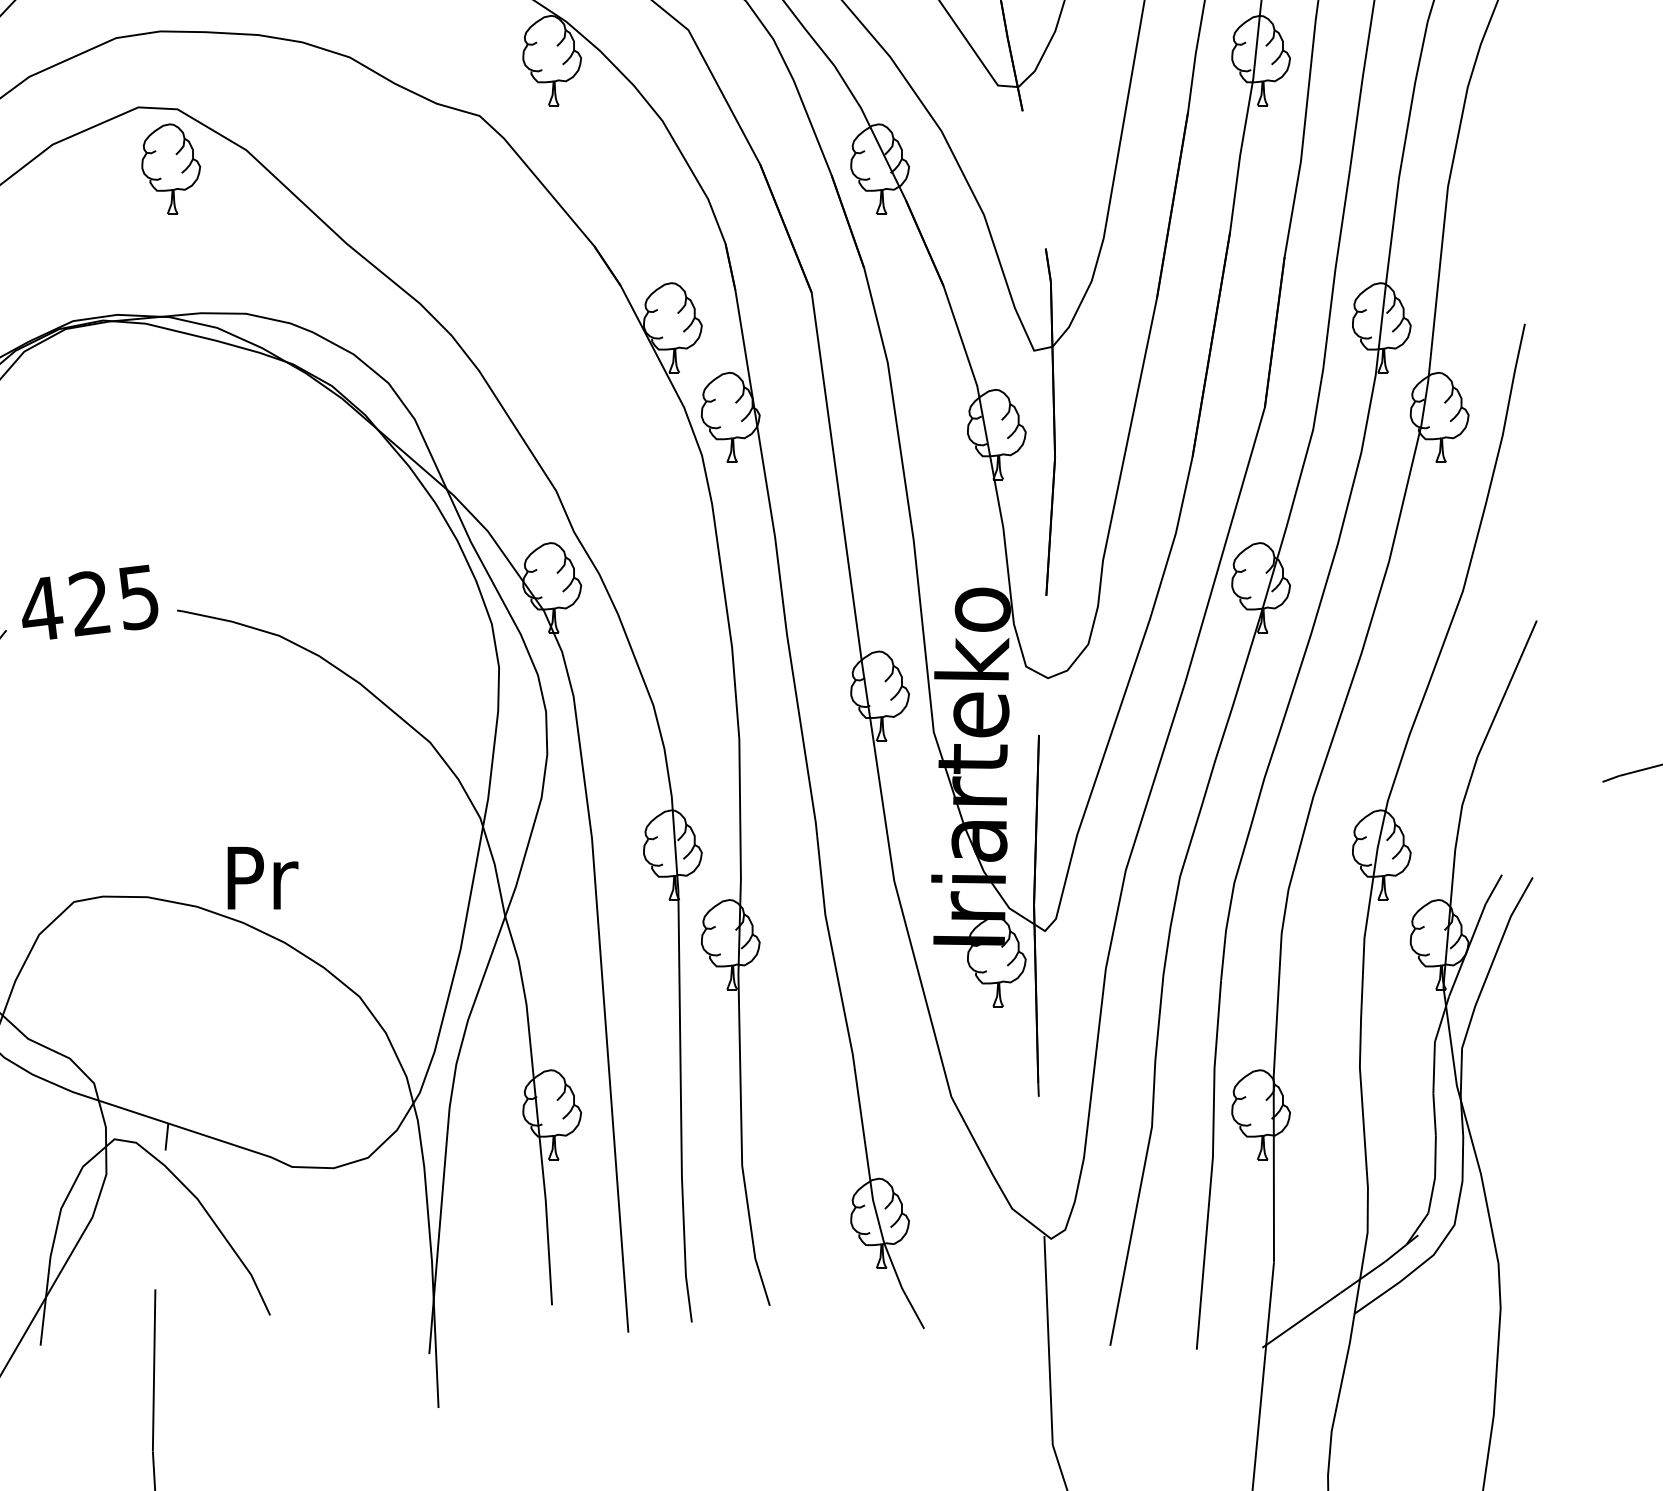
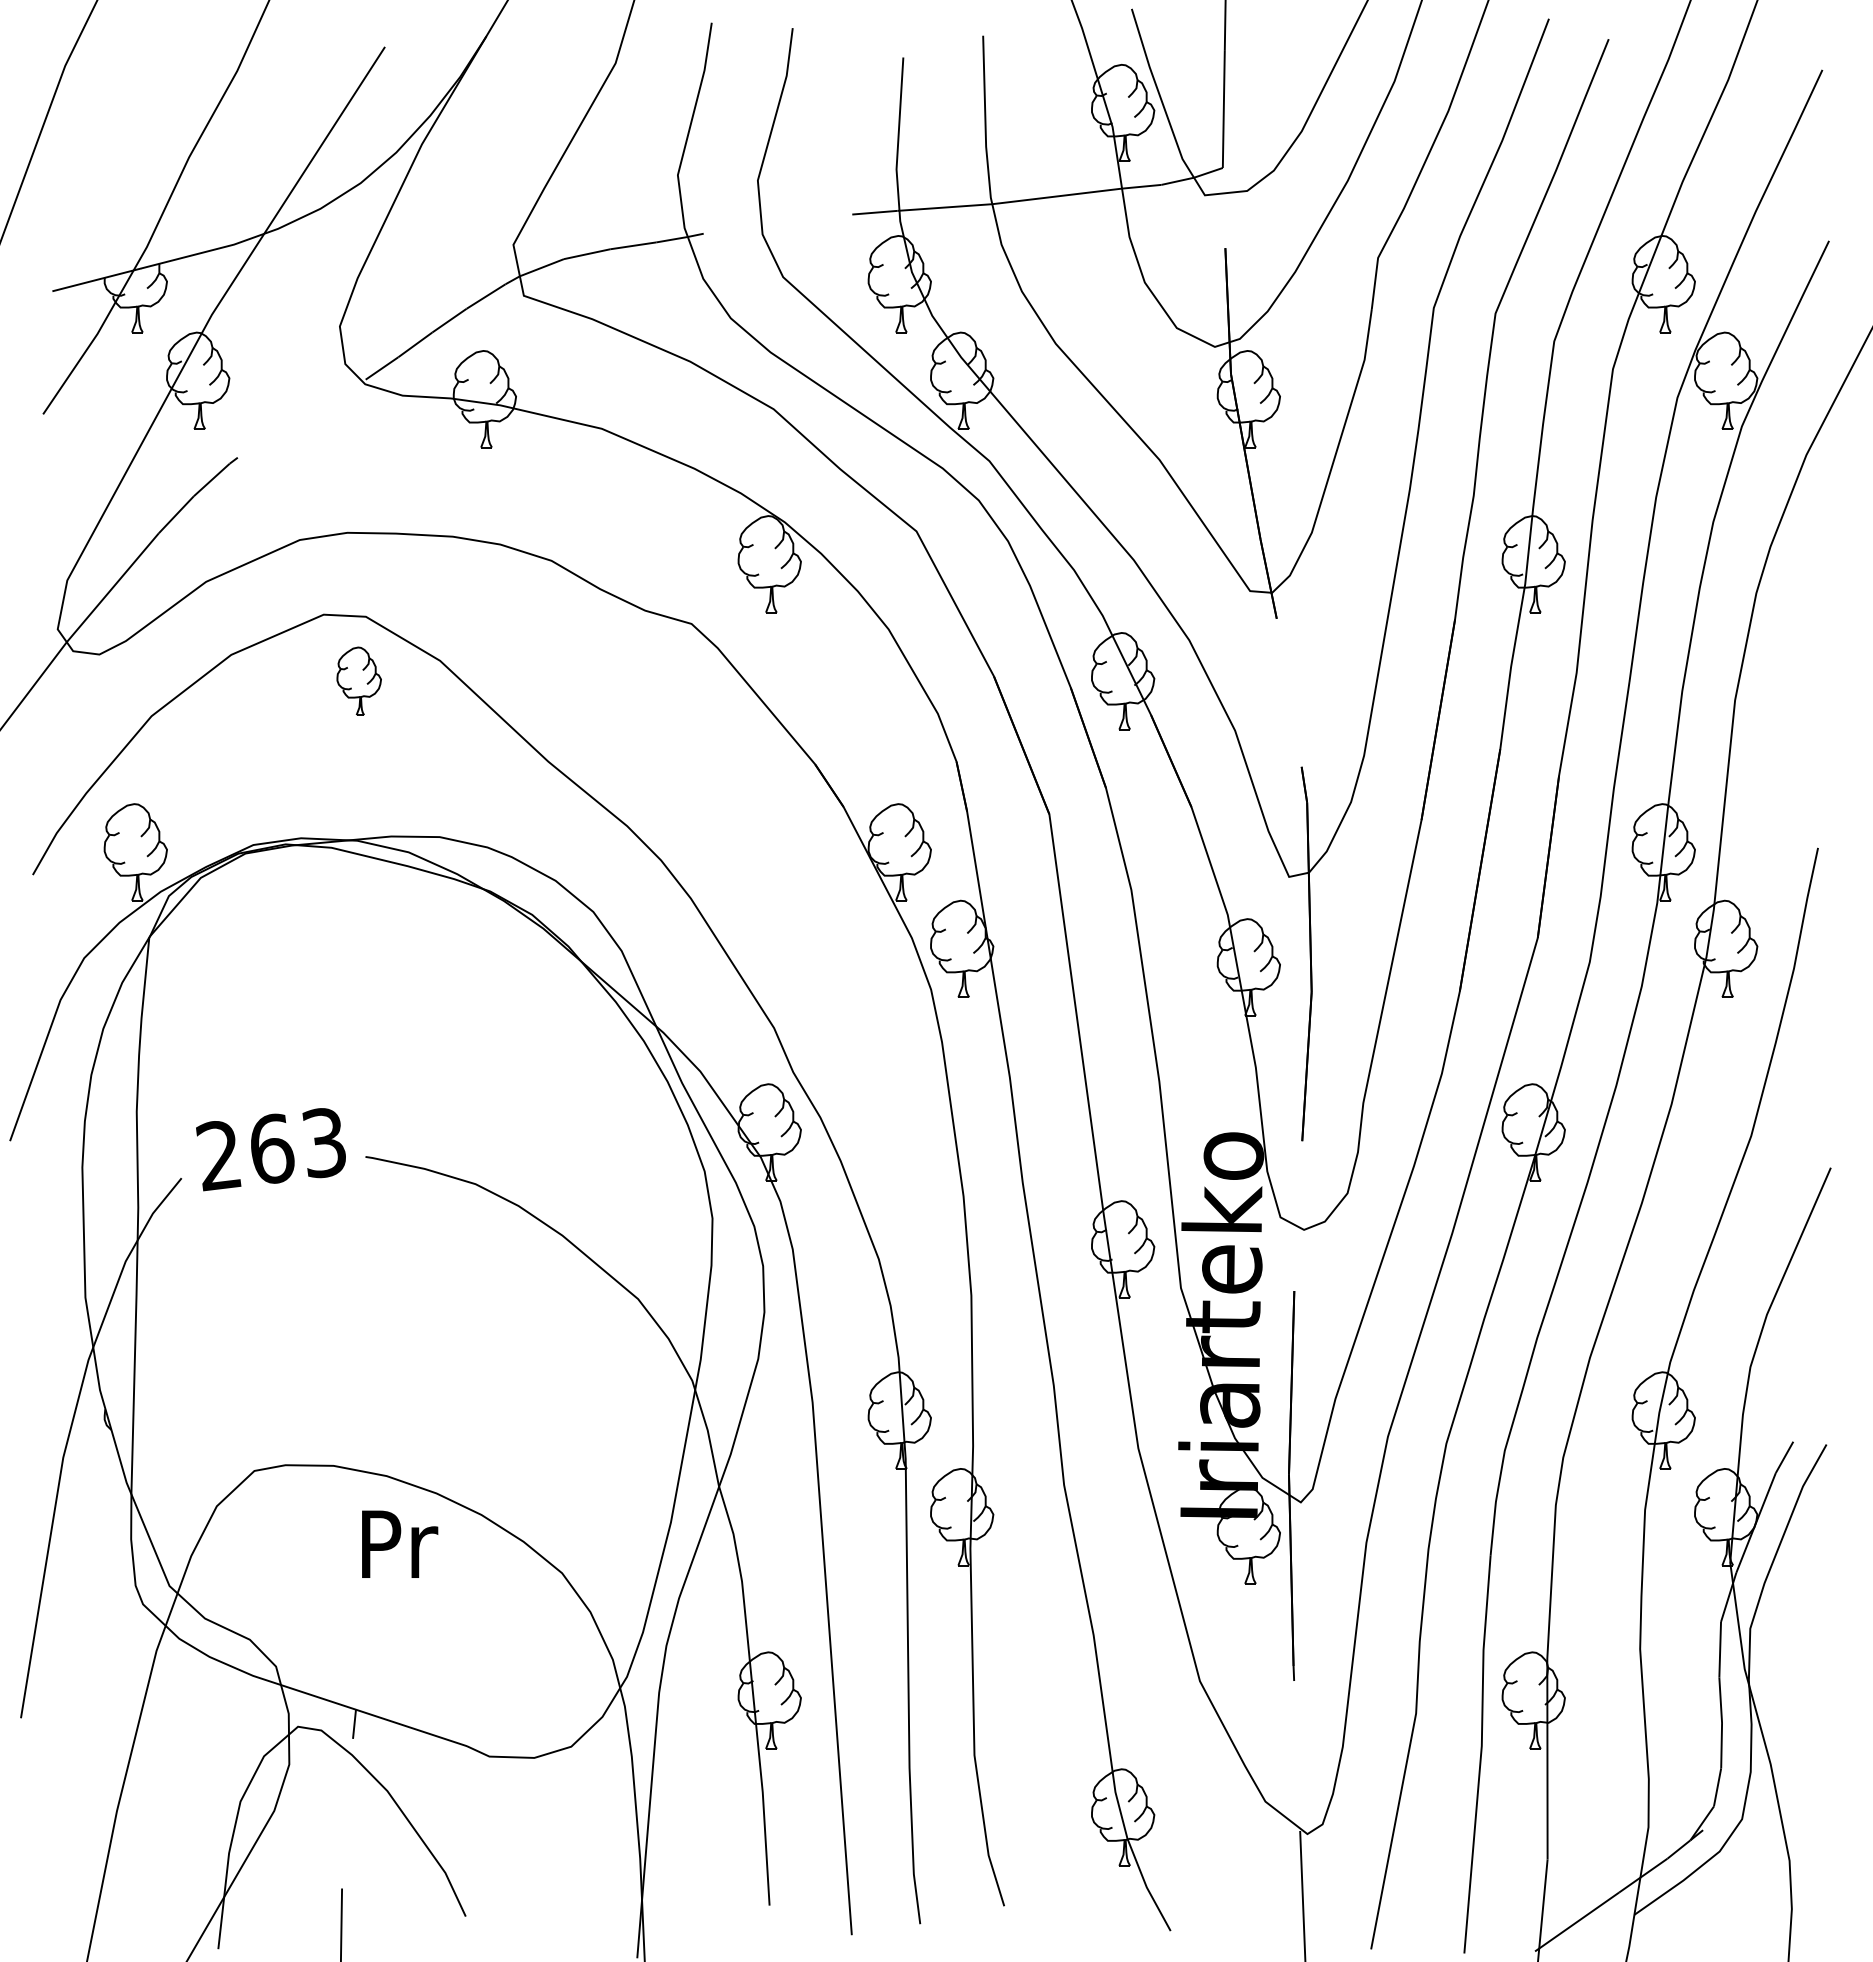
part: (171, 169) -> (359, 681), size x0.7
text: (88, 603) -> (270, 1149), 425 -> 263
text: (263, 877) -> (400, 1543), moved

